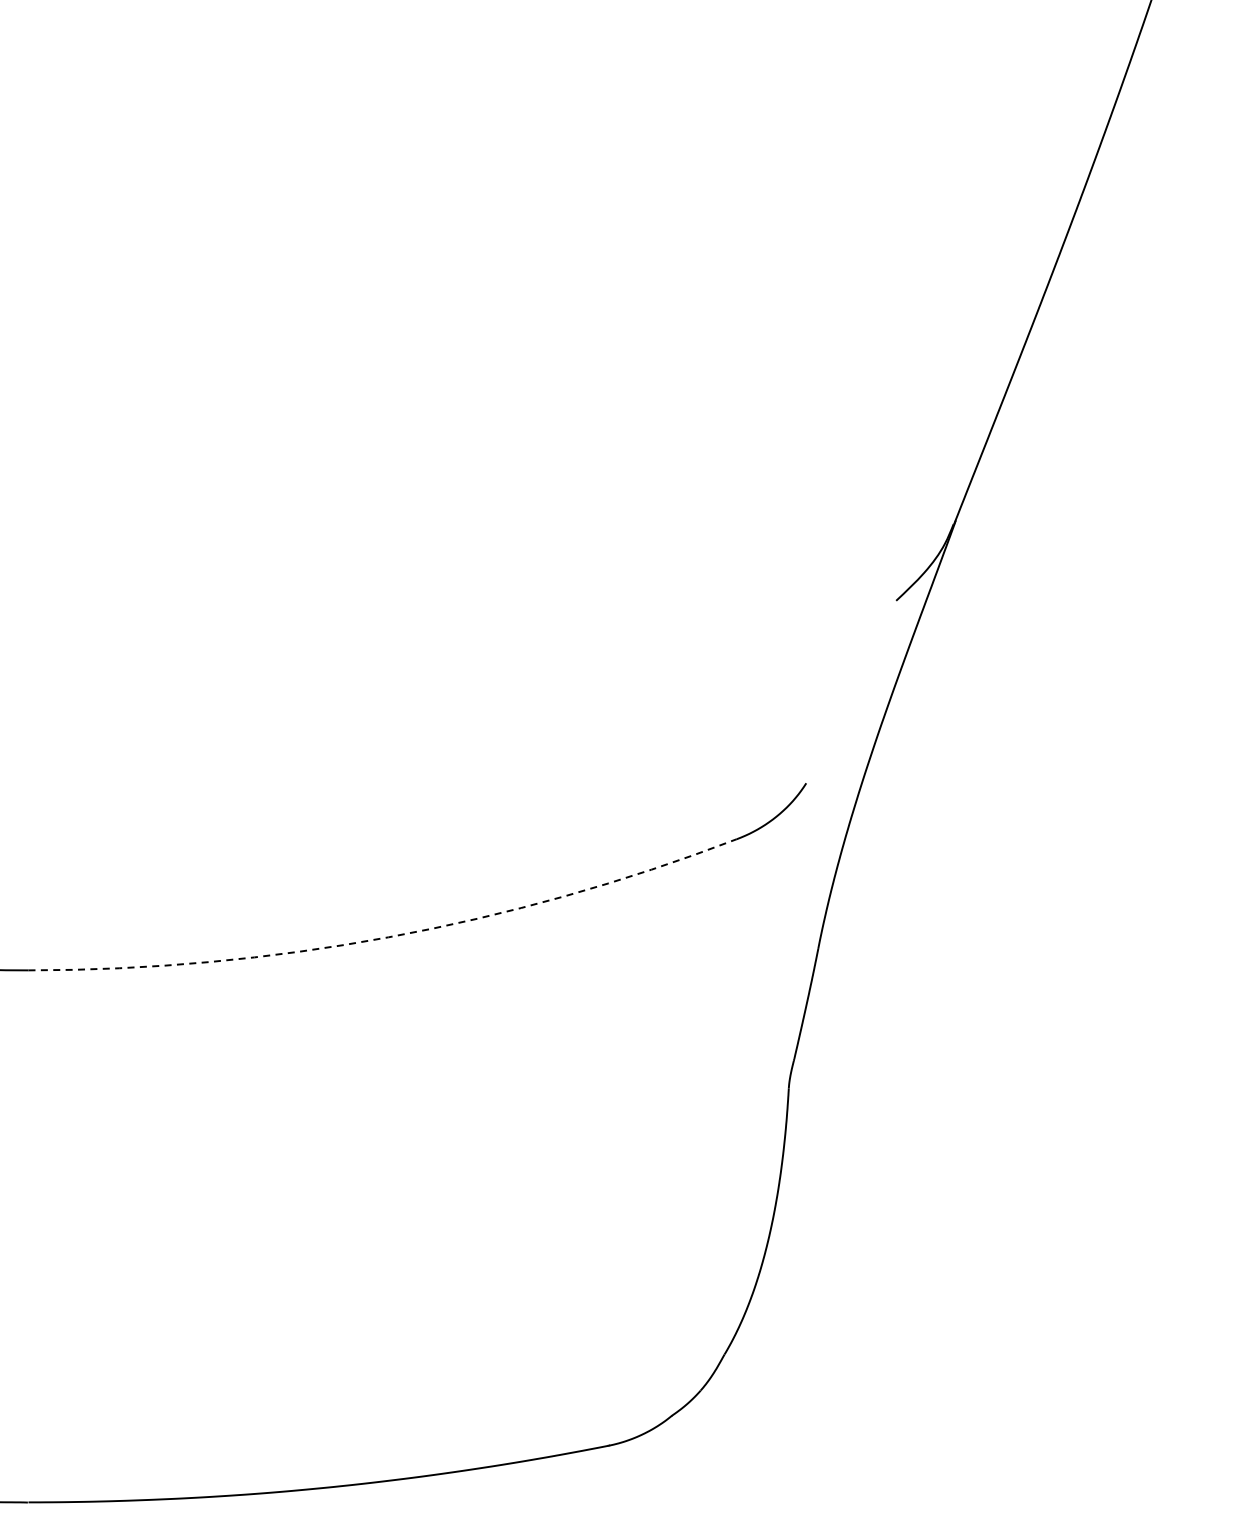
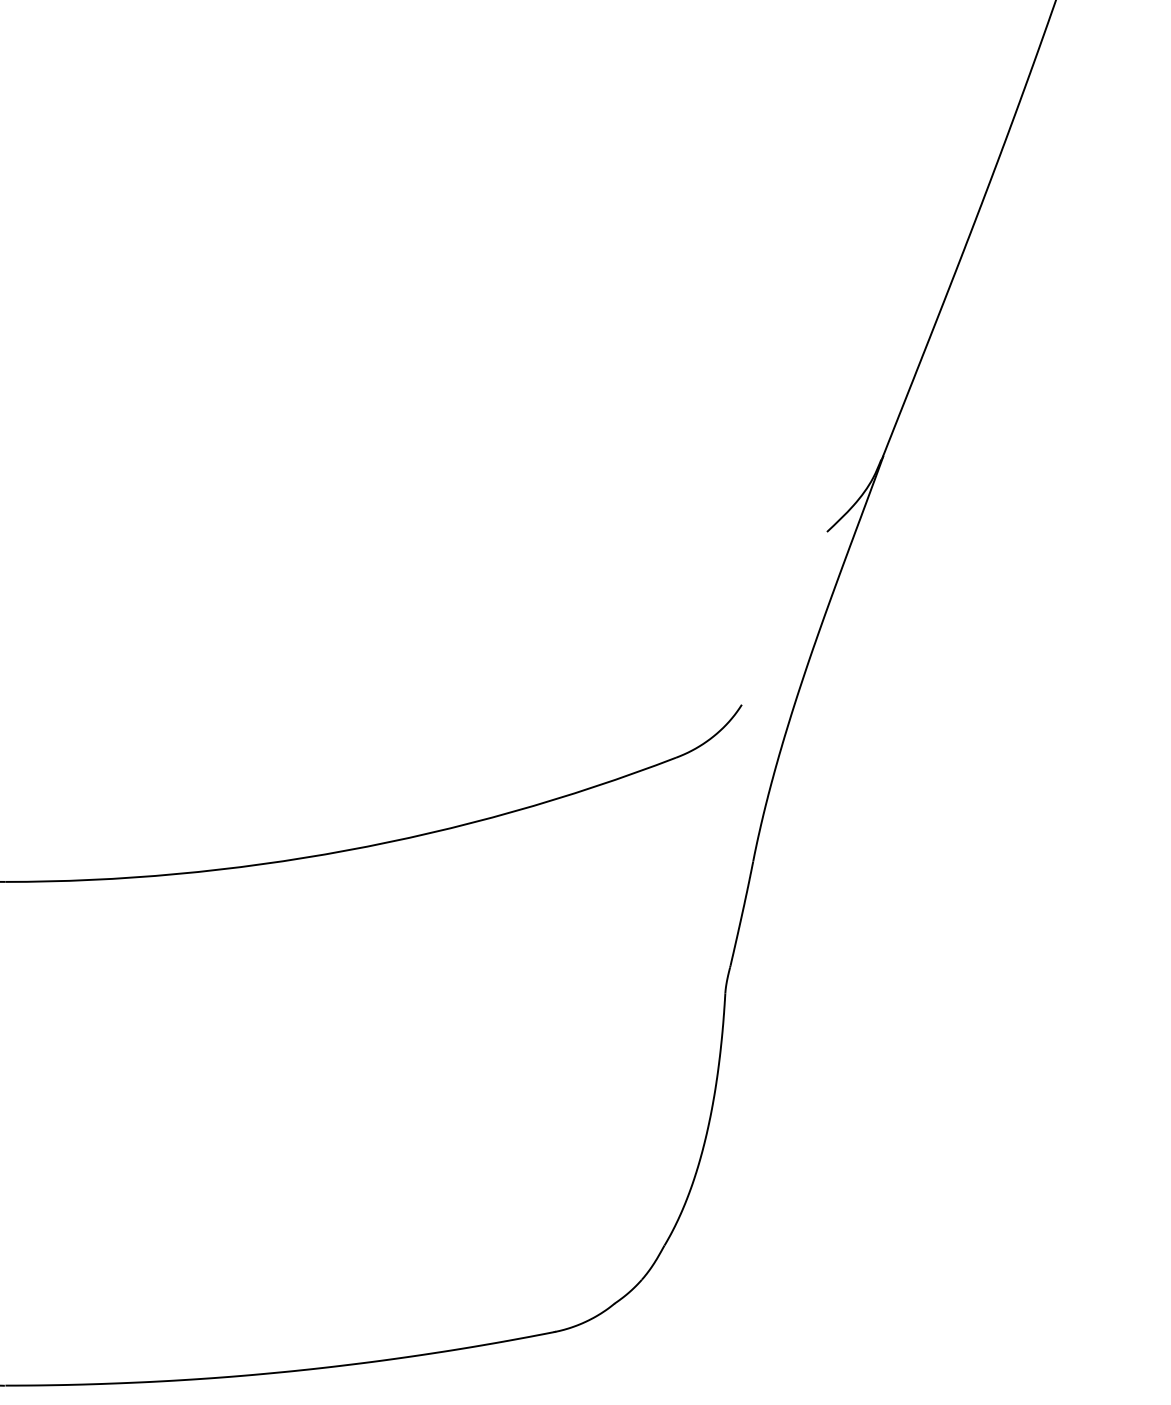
arc: (388, 937) -> (346, 850), dashed -> solid

